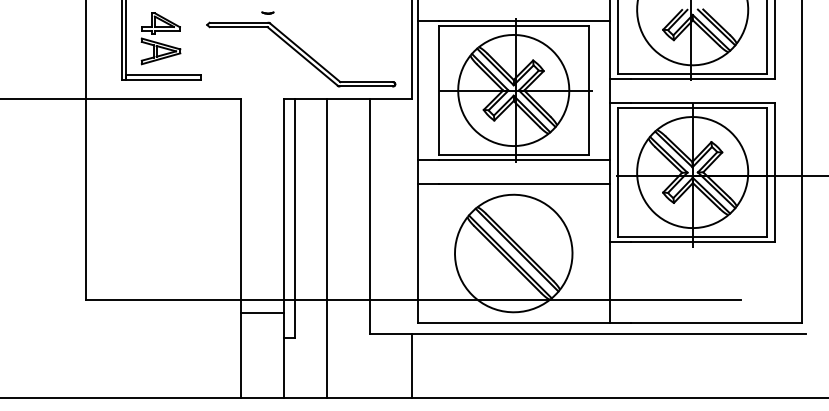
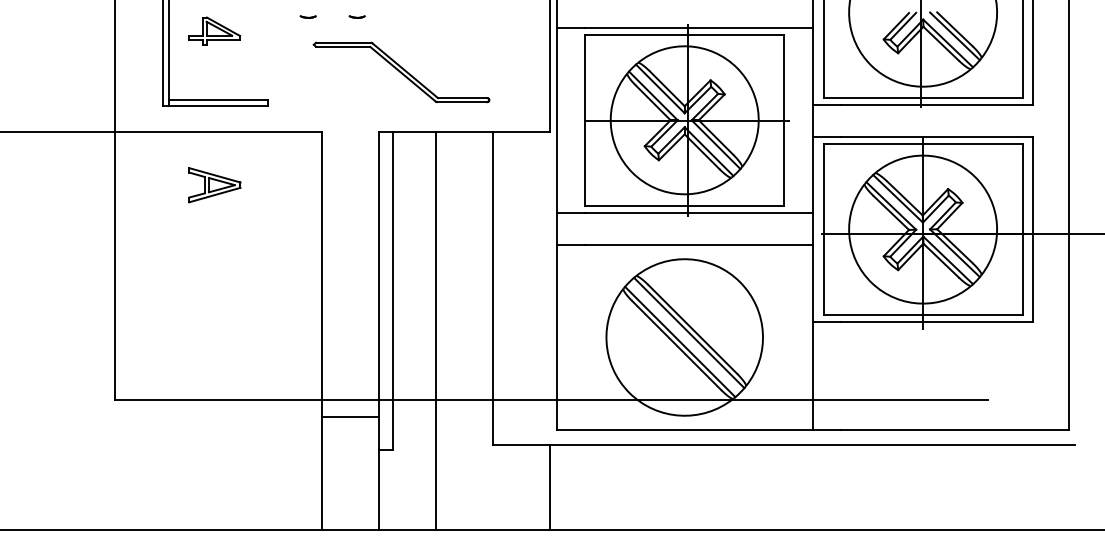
line: (230, 12) -> (307, 16), added
part: (160, 51) -> (214, 185), moved
part: (301, 54) -> (401, 72), size x0.7

